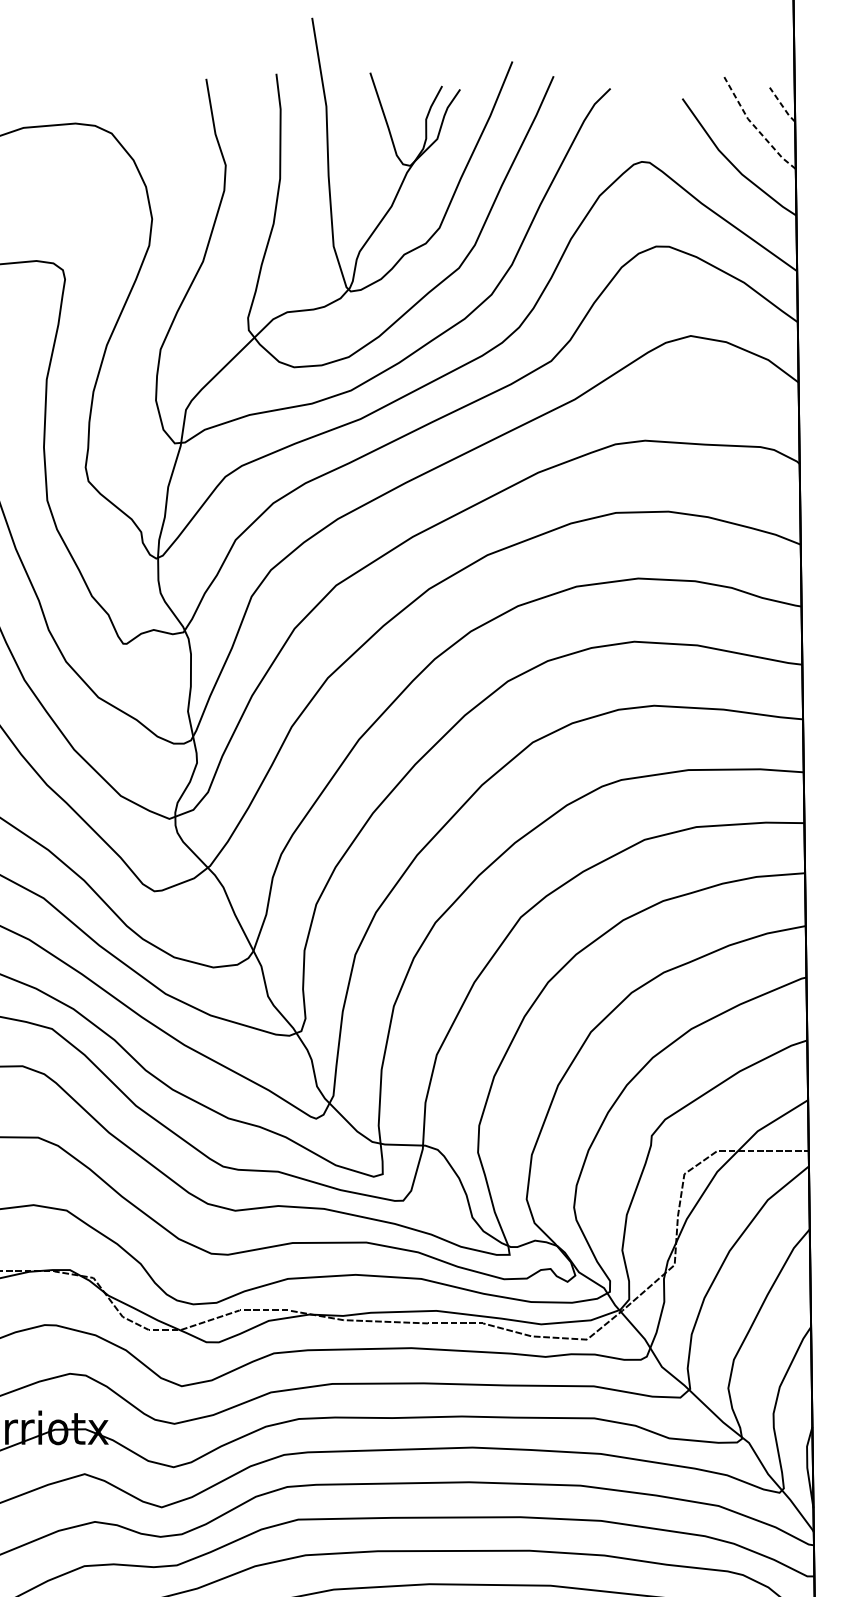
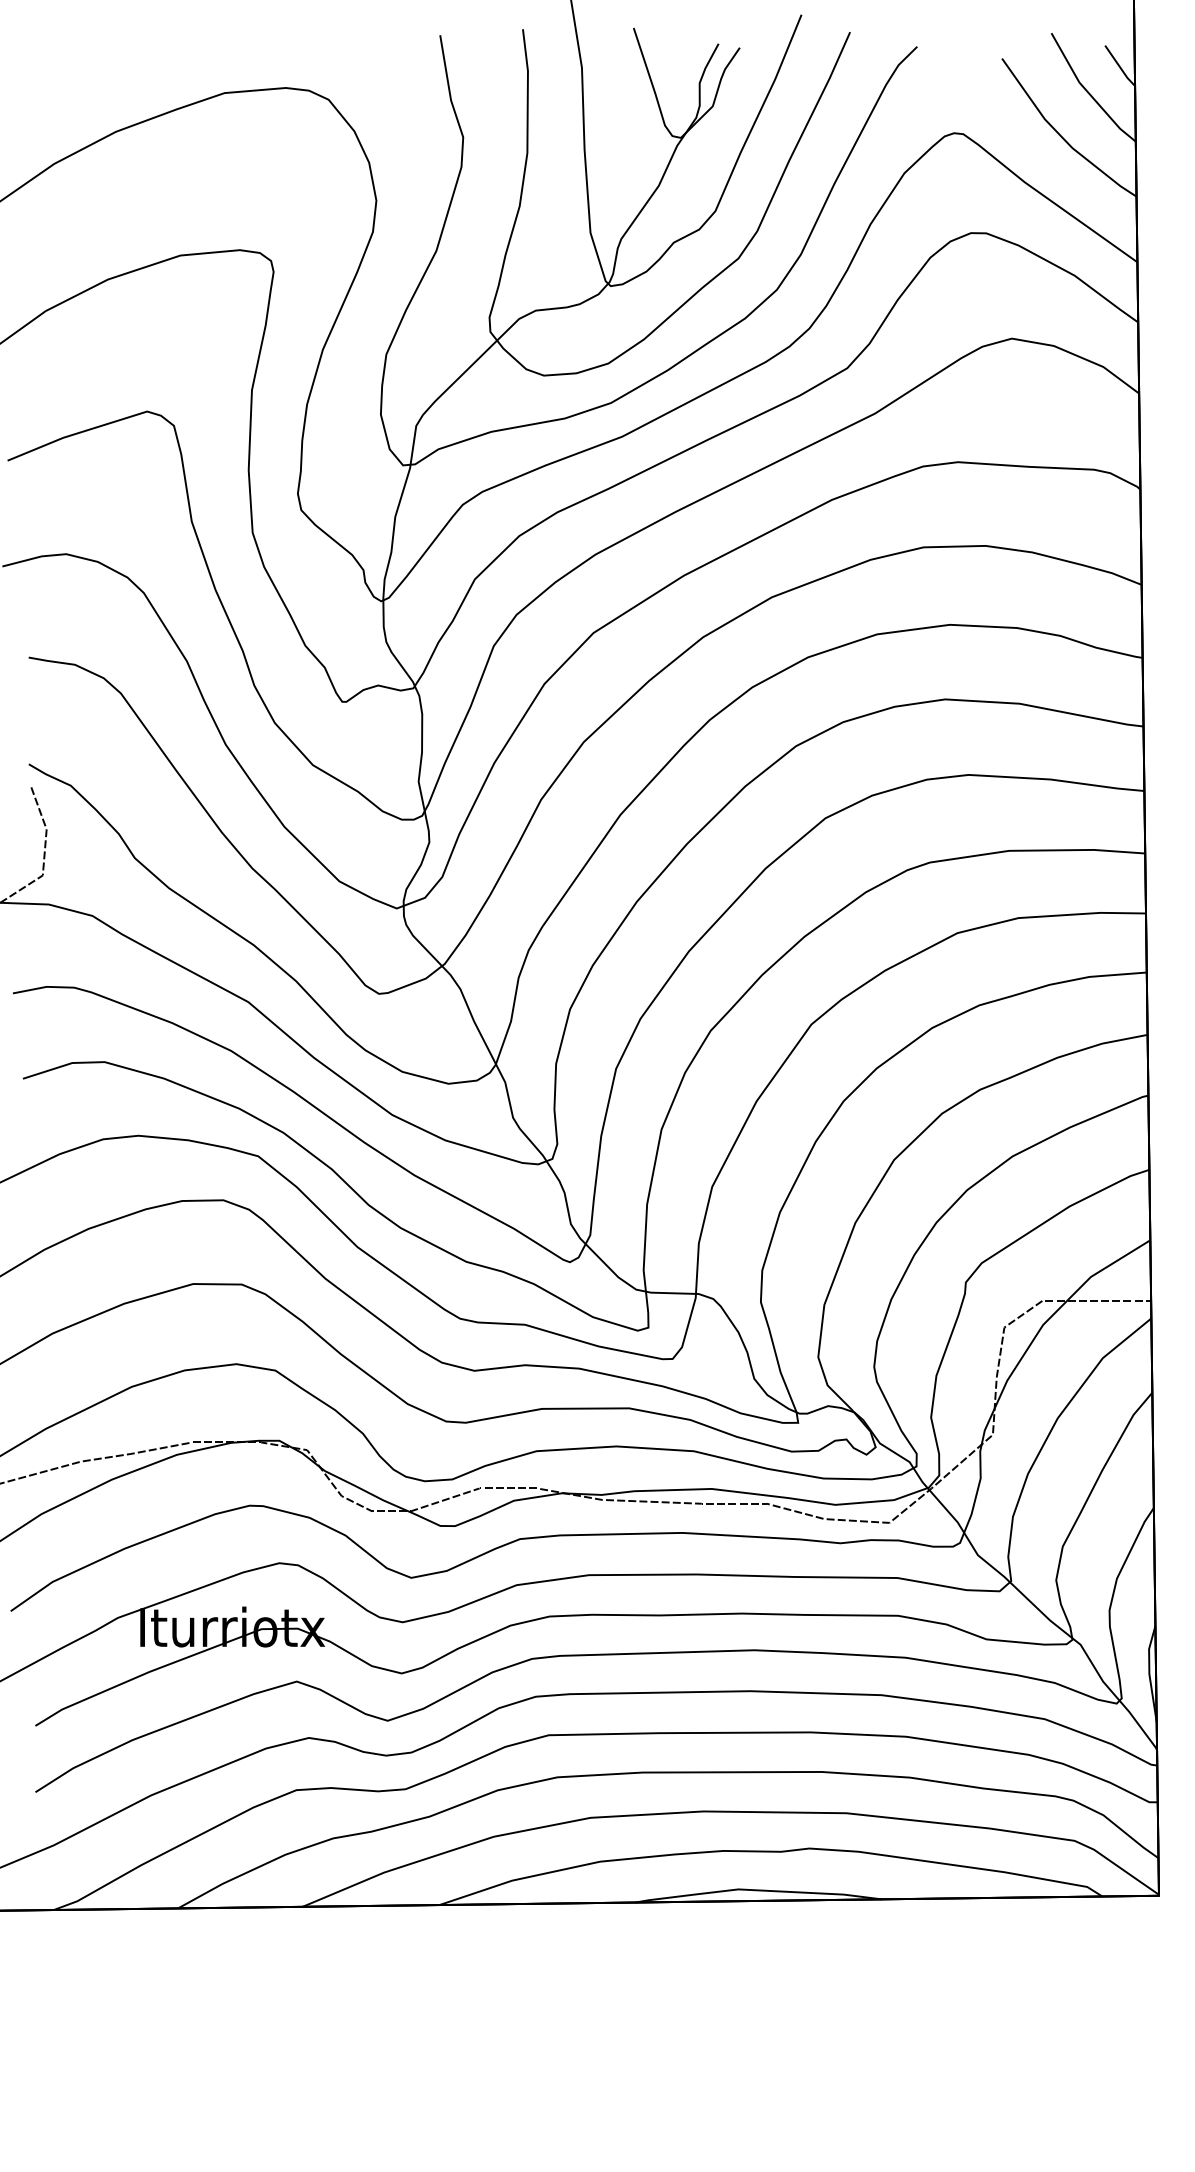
line: (781, 105) -> (1119, 66), dashed -> solid
line: (754, 127) -> (1087, 92), dashed -> solid

